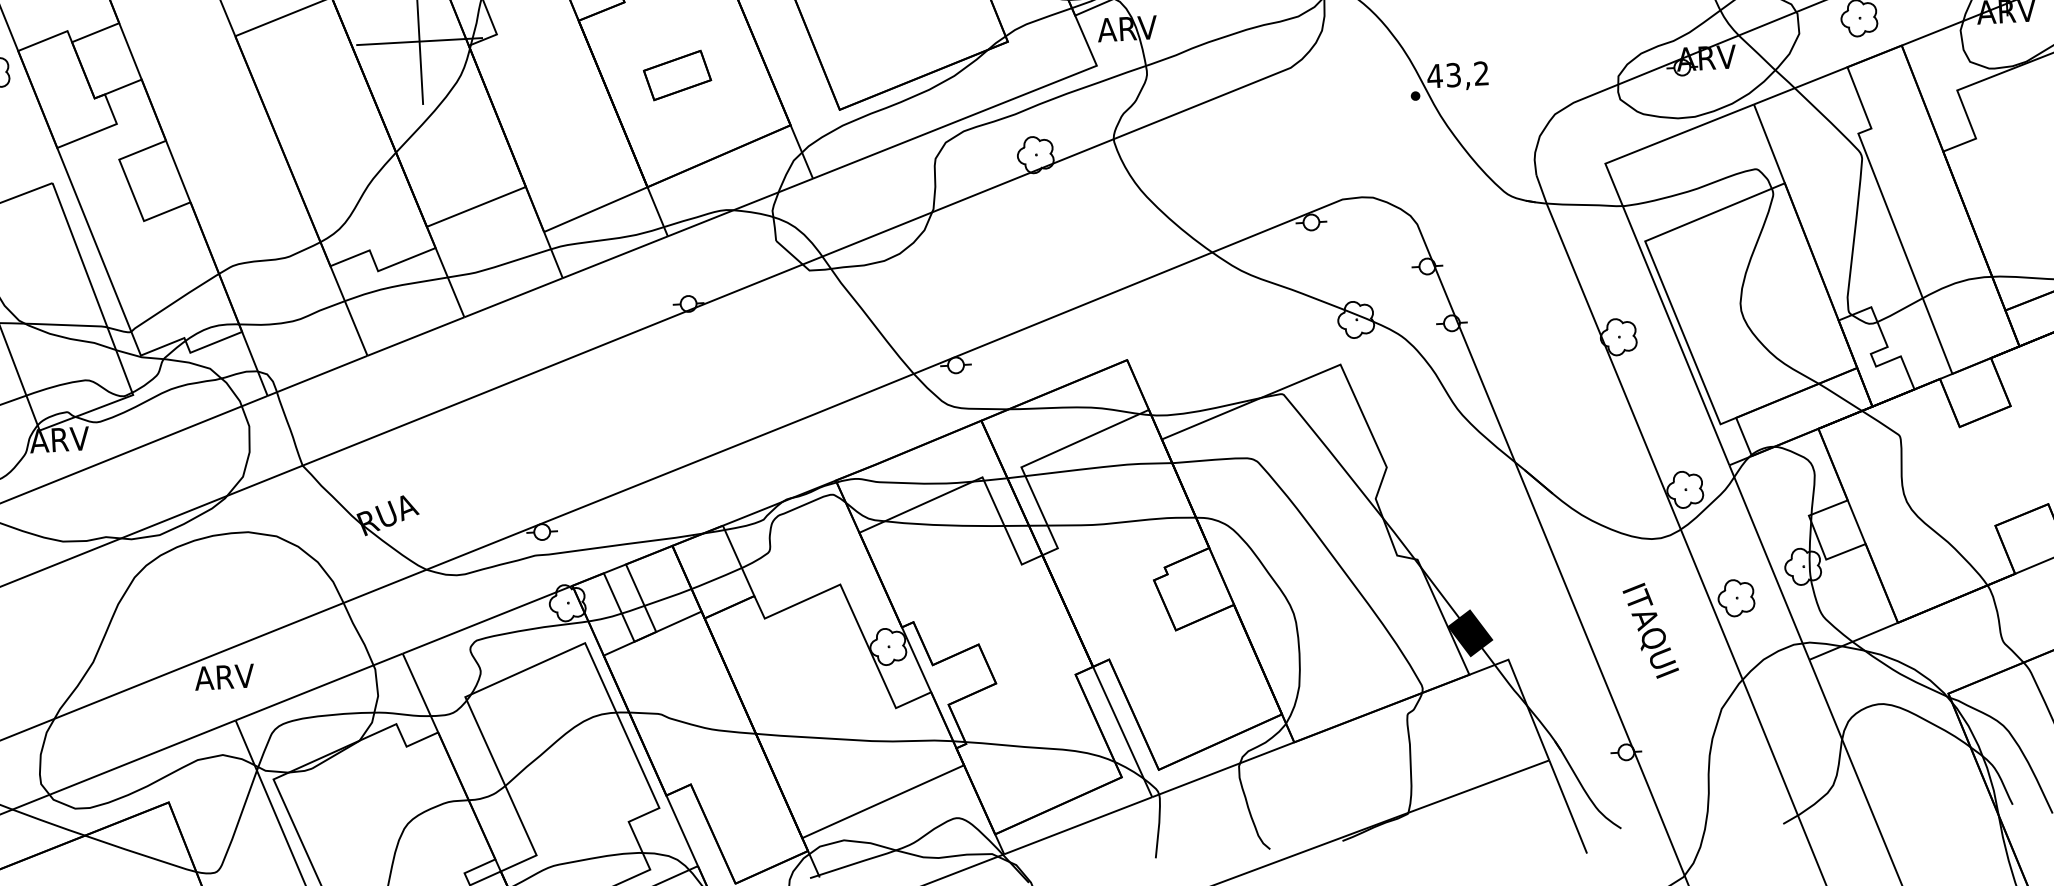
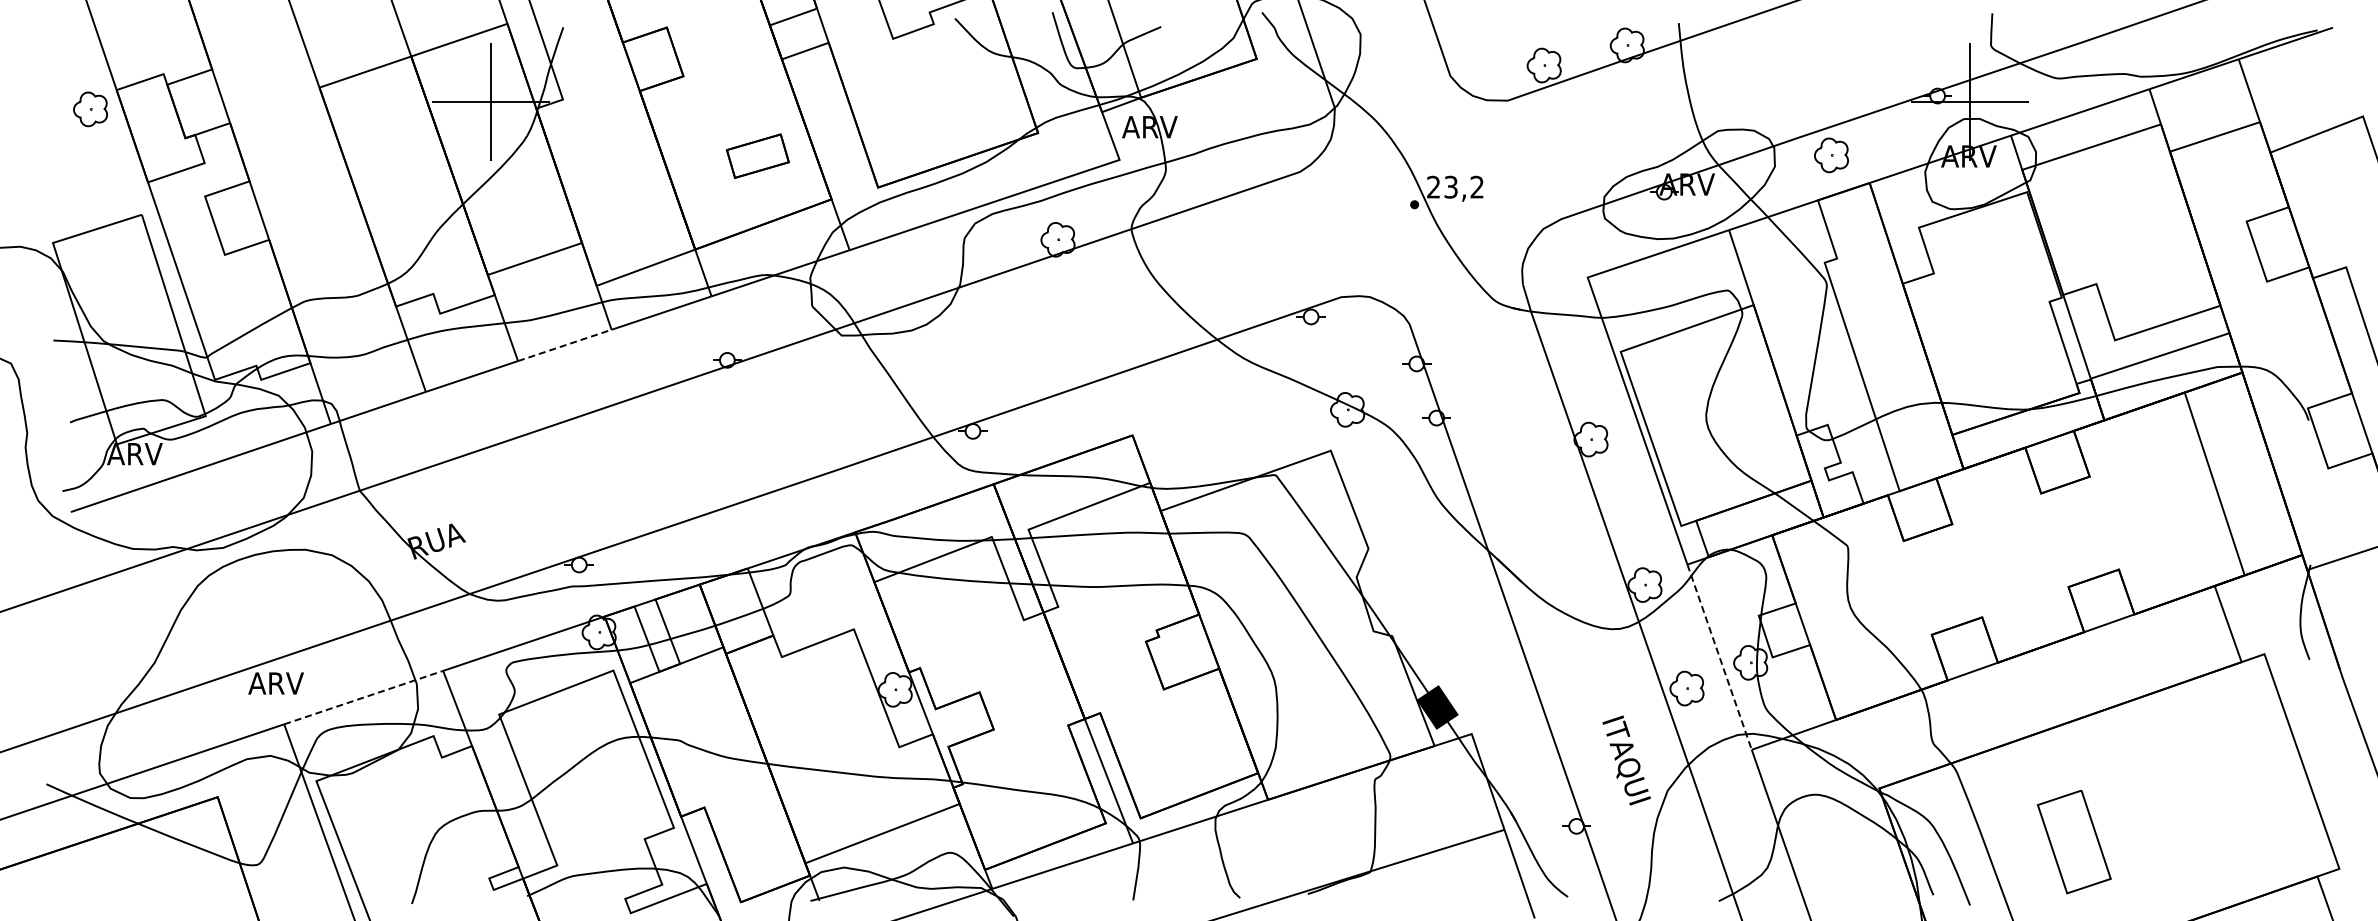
part: (677, 74) -> (757, 155), moved
text: (1434, 75) -> (1433, 186), 43,2 -> 23,2
line: (514, 297) -> (565, 345), solid -> dashed
line: (1769, 562) -> (1719, 657), solid -> dashed
text: (1650, 630) -> (1626, 760), moved
line: (318, 686) -> (363, 697), solid -> dashed

